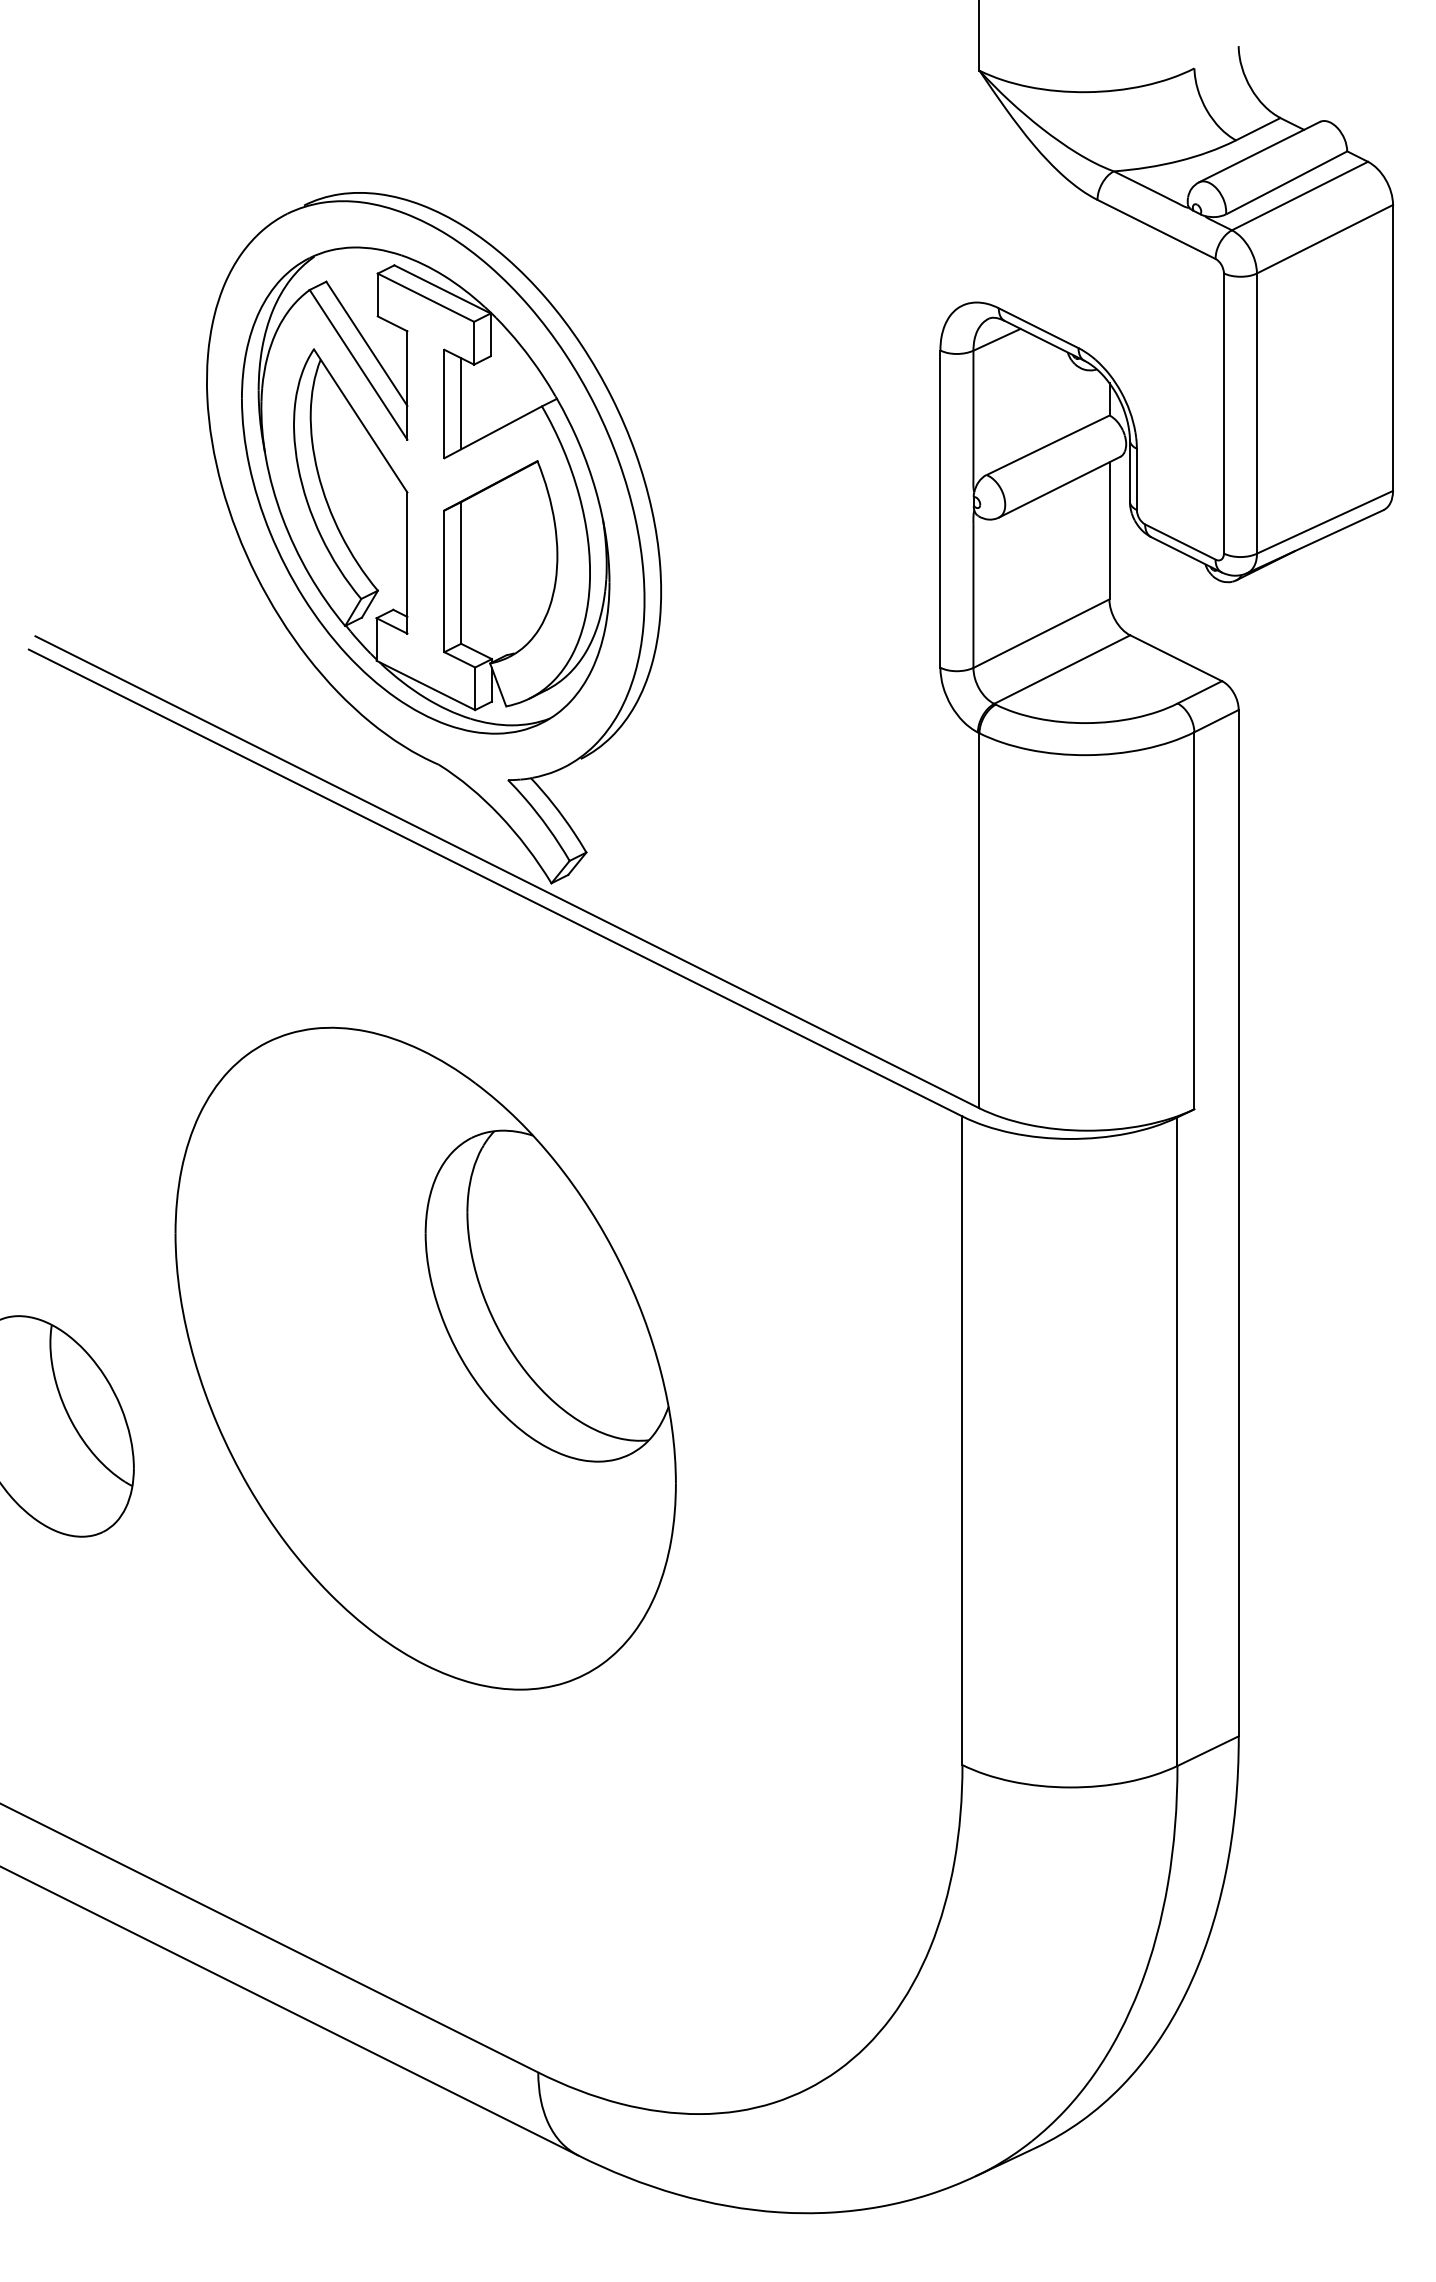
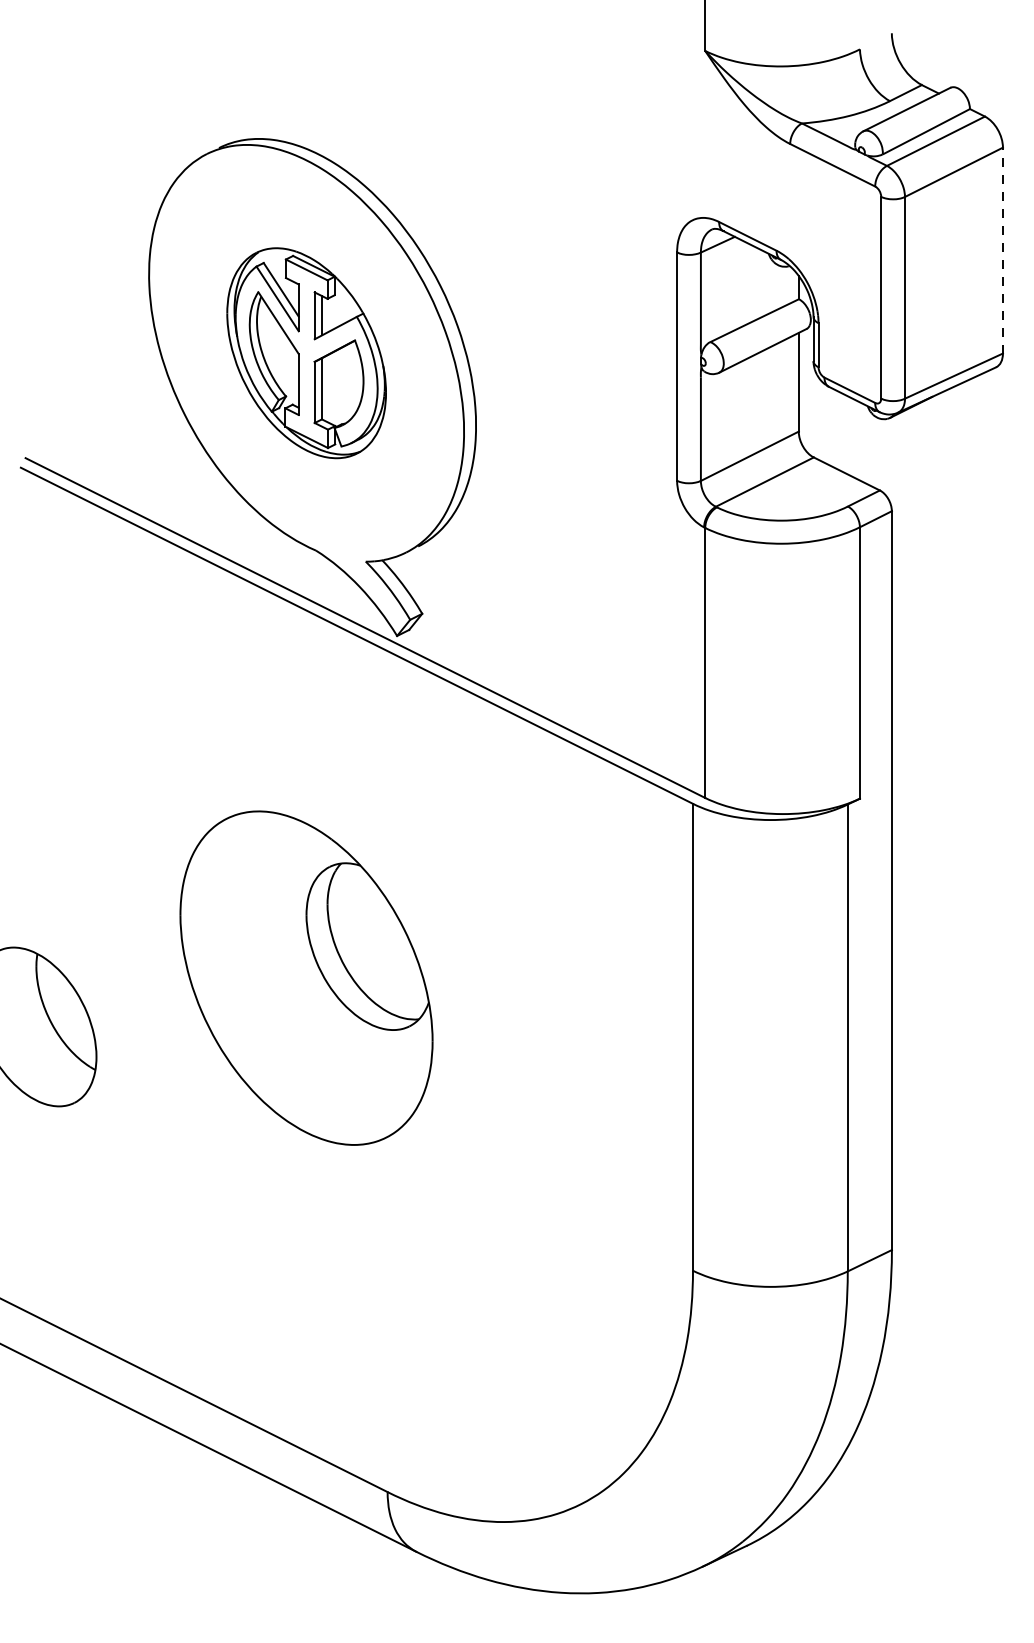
line: (1393, 347) -> (1003, 250), solid -> dashed
part: (425, 490) -> (306, 353), size x0.6
part: (425, 1358) -> (306, 978), size x0.7

